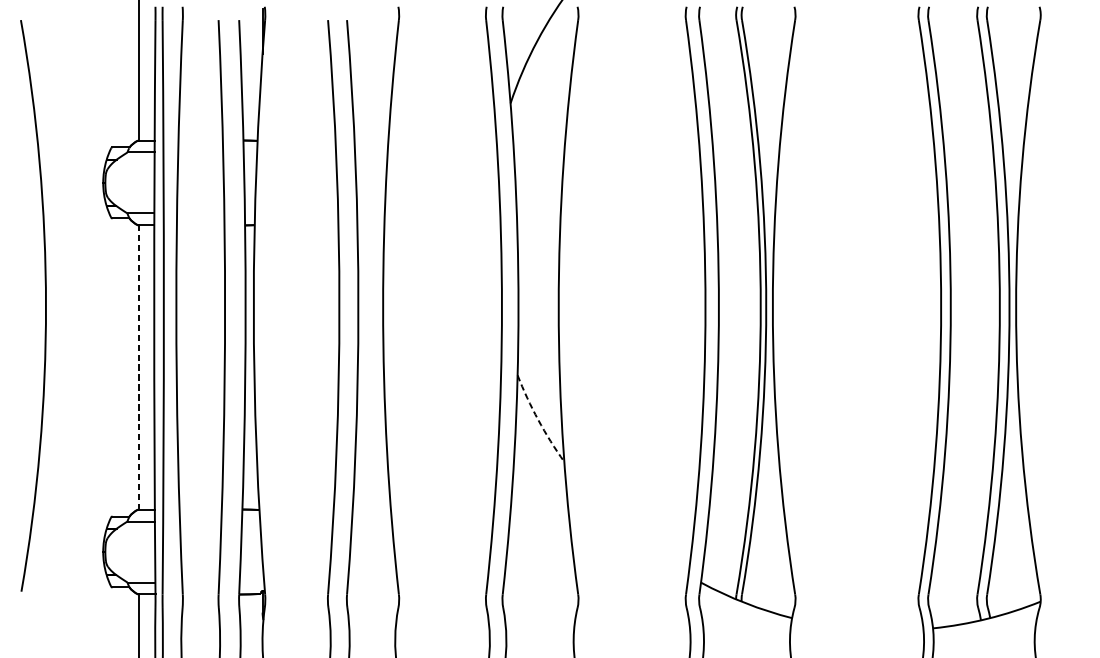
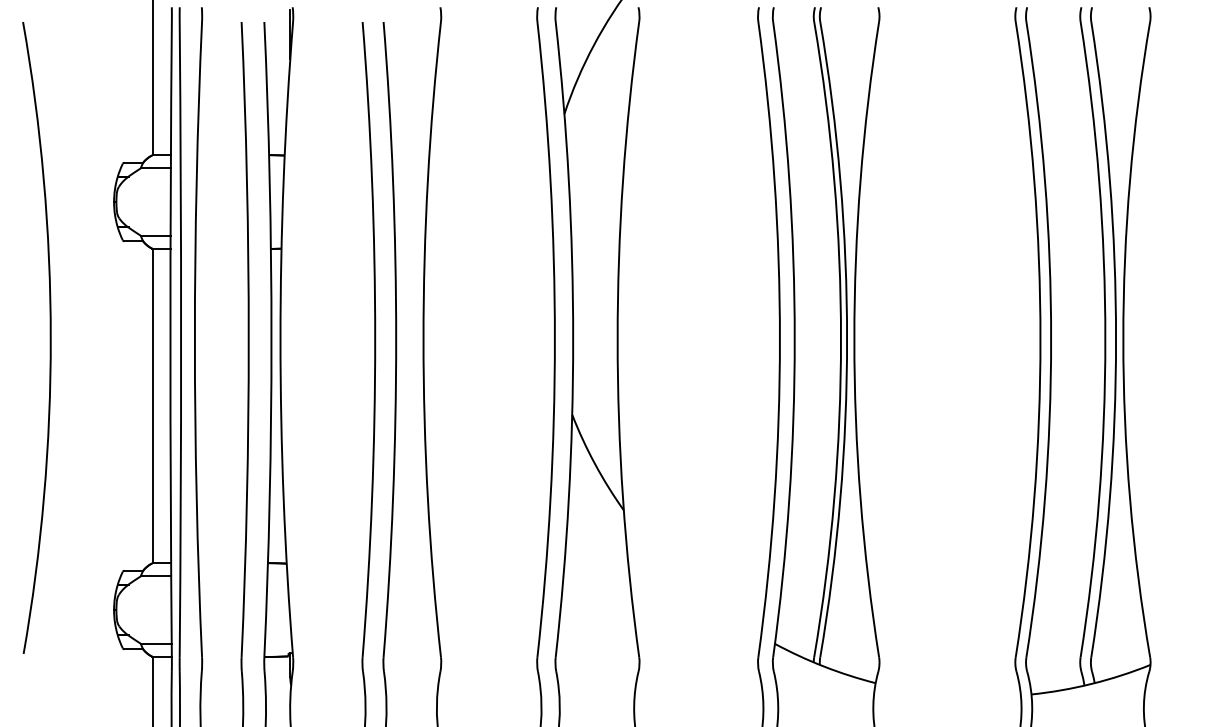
line: (138, 367) -> (153, 406), dashed -> solid
arc: (538, 420) -> (595, 464), dashed -> solid

